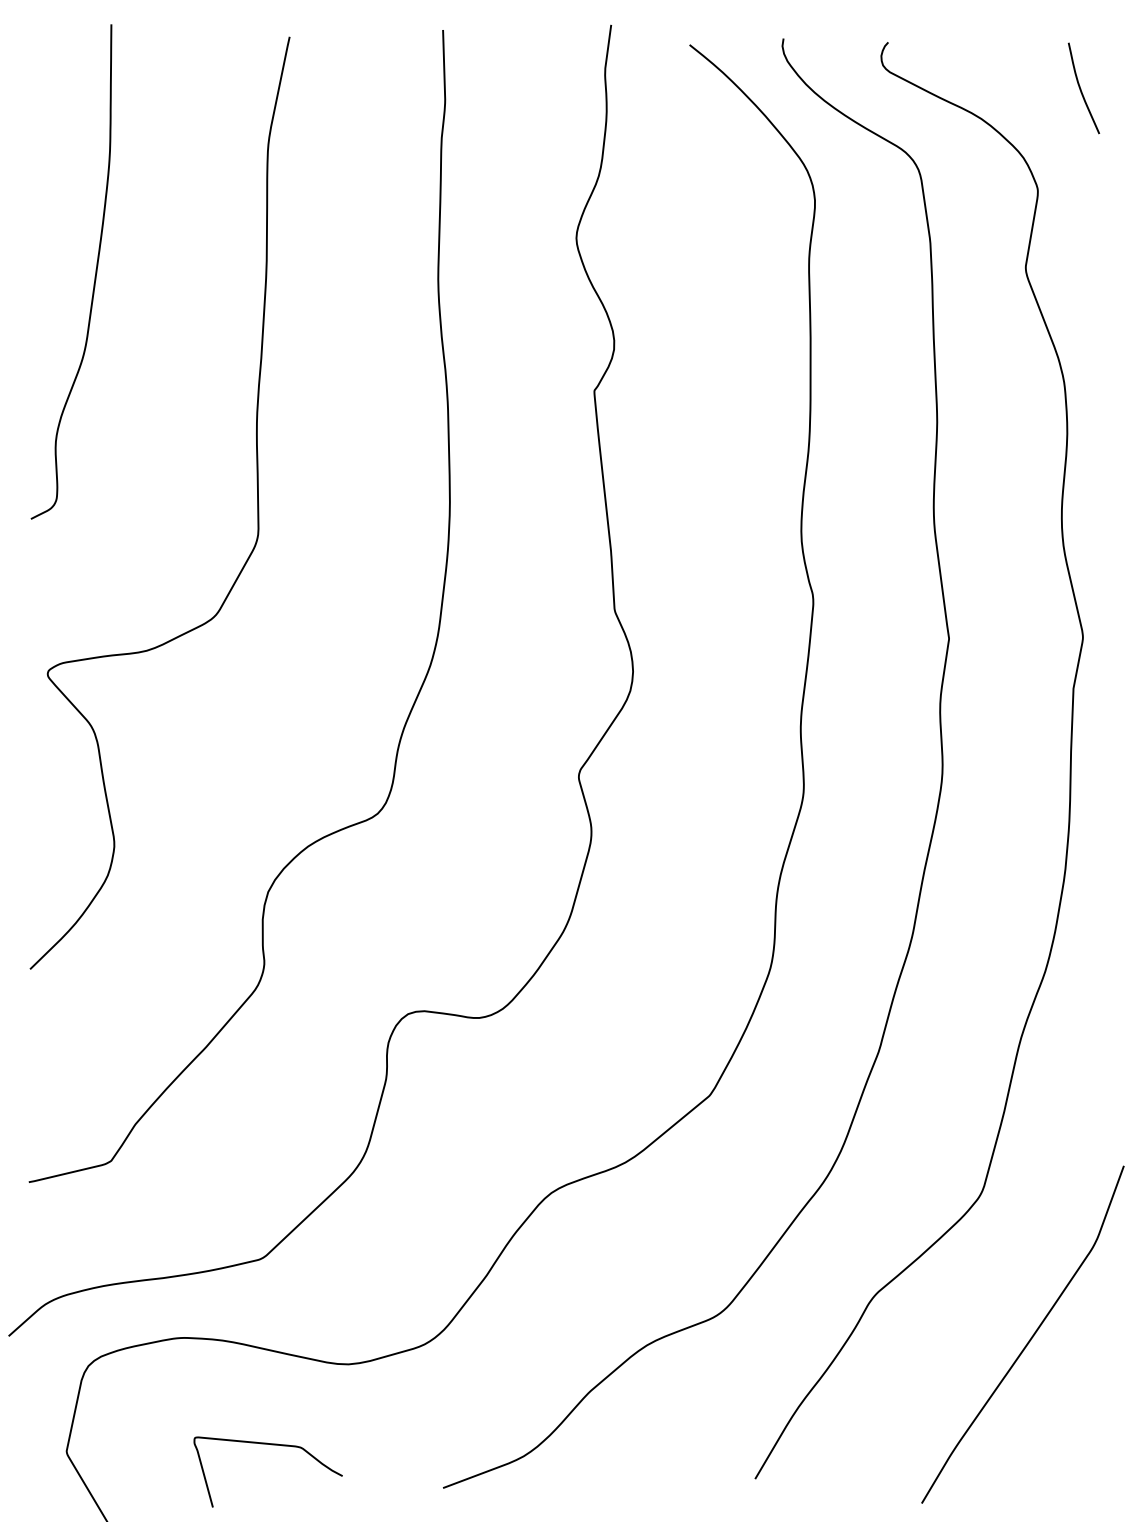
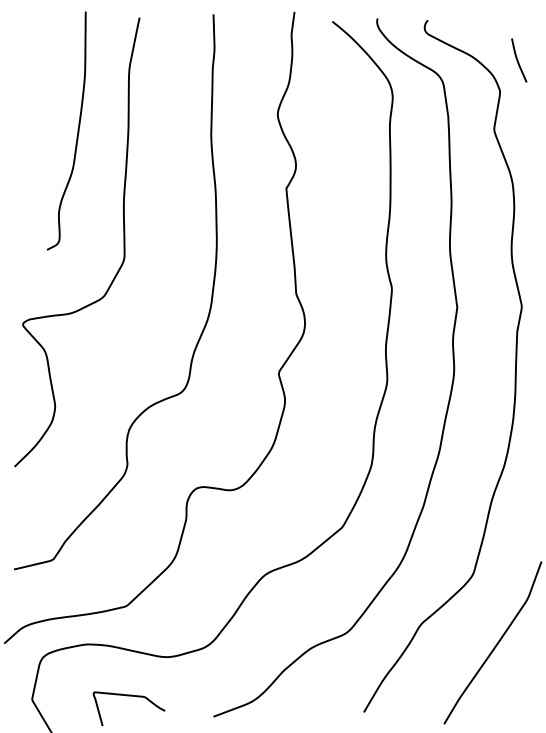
curve: (1082, 88) -> (518, 60), moved
curve: (94, 271) -> (77, 130), moved

